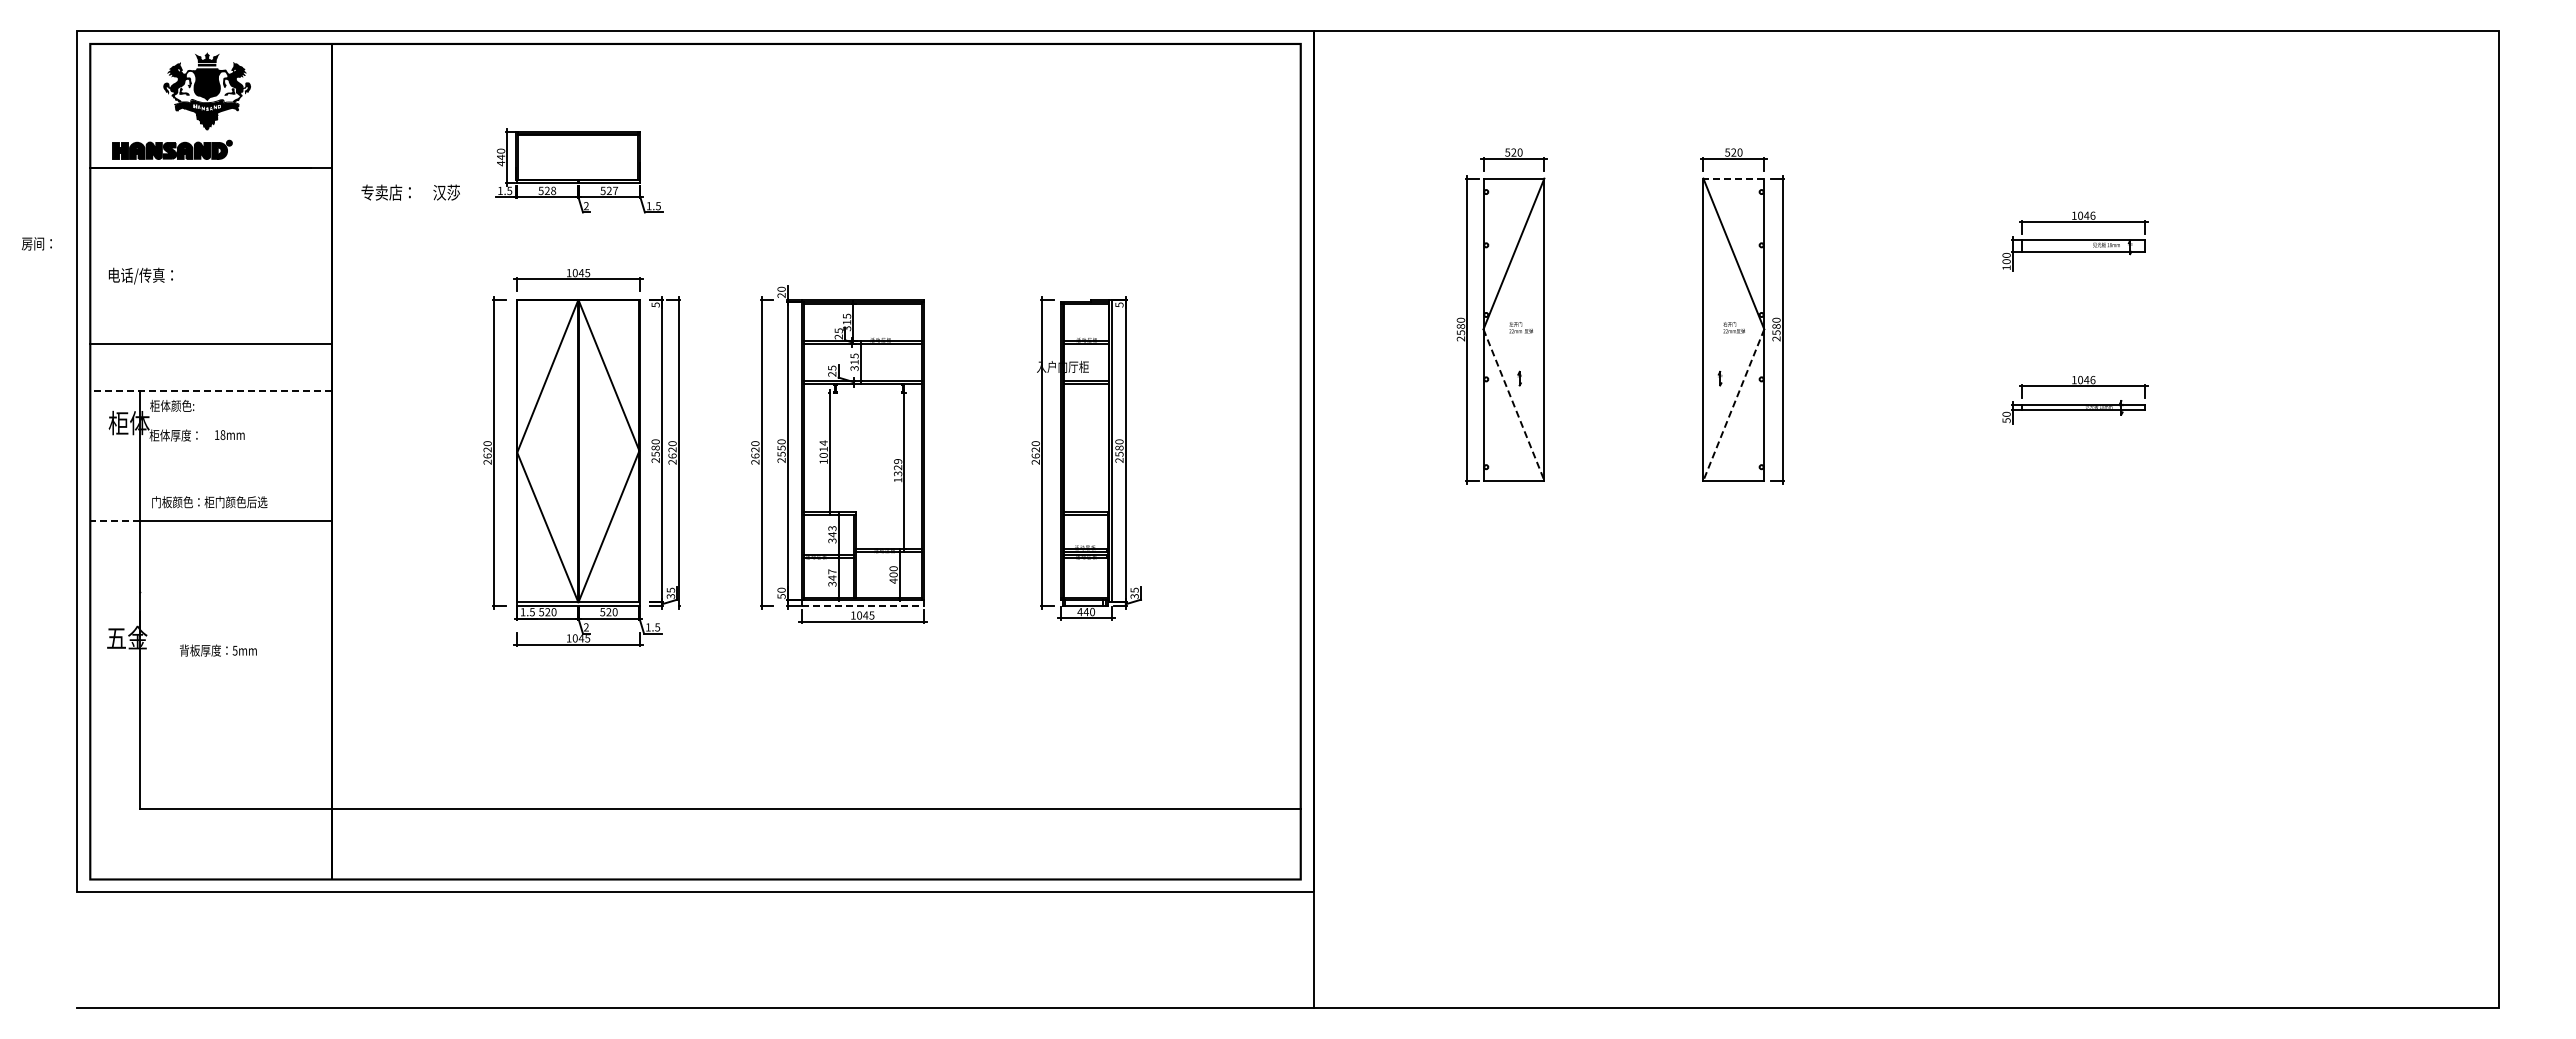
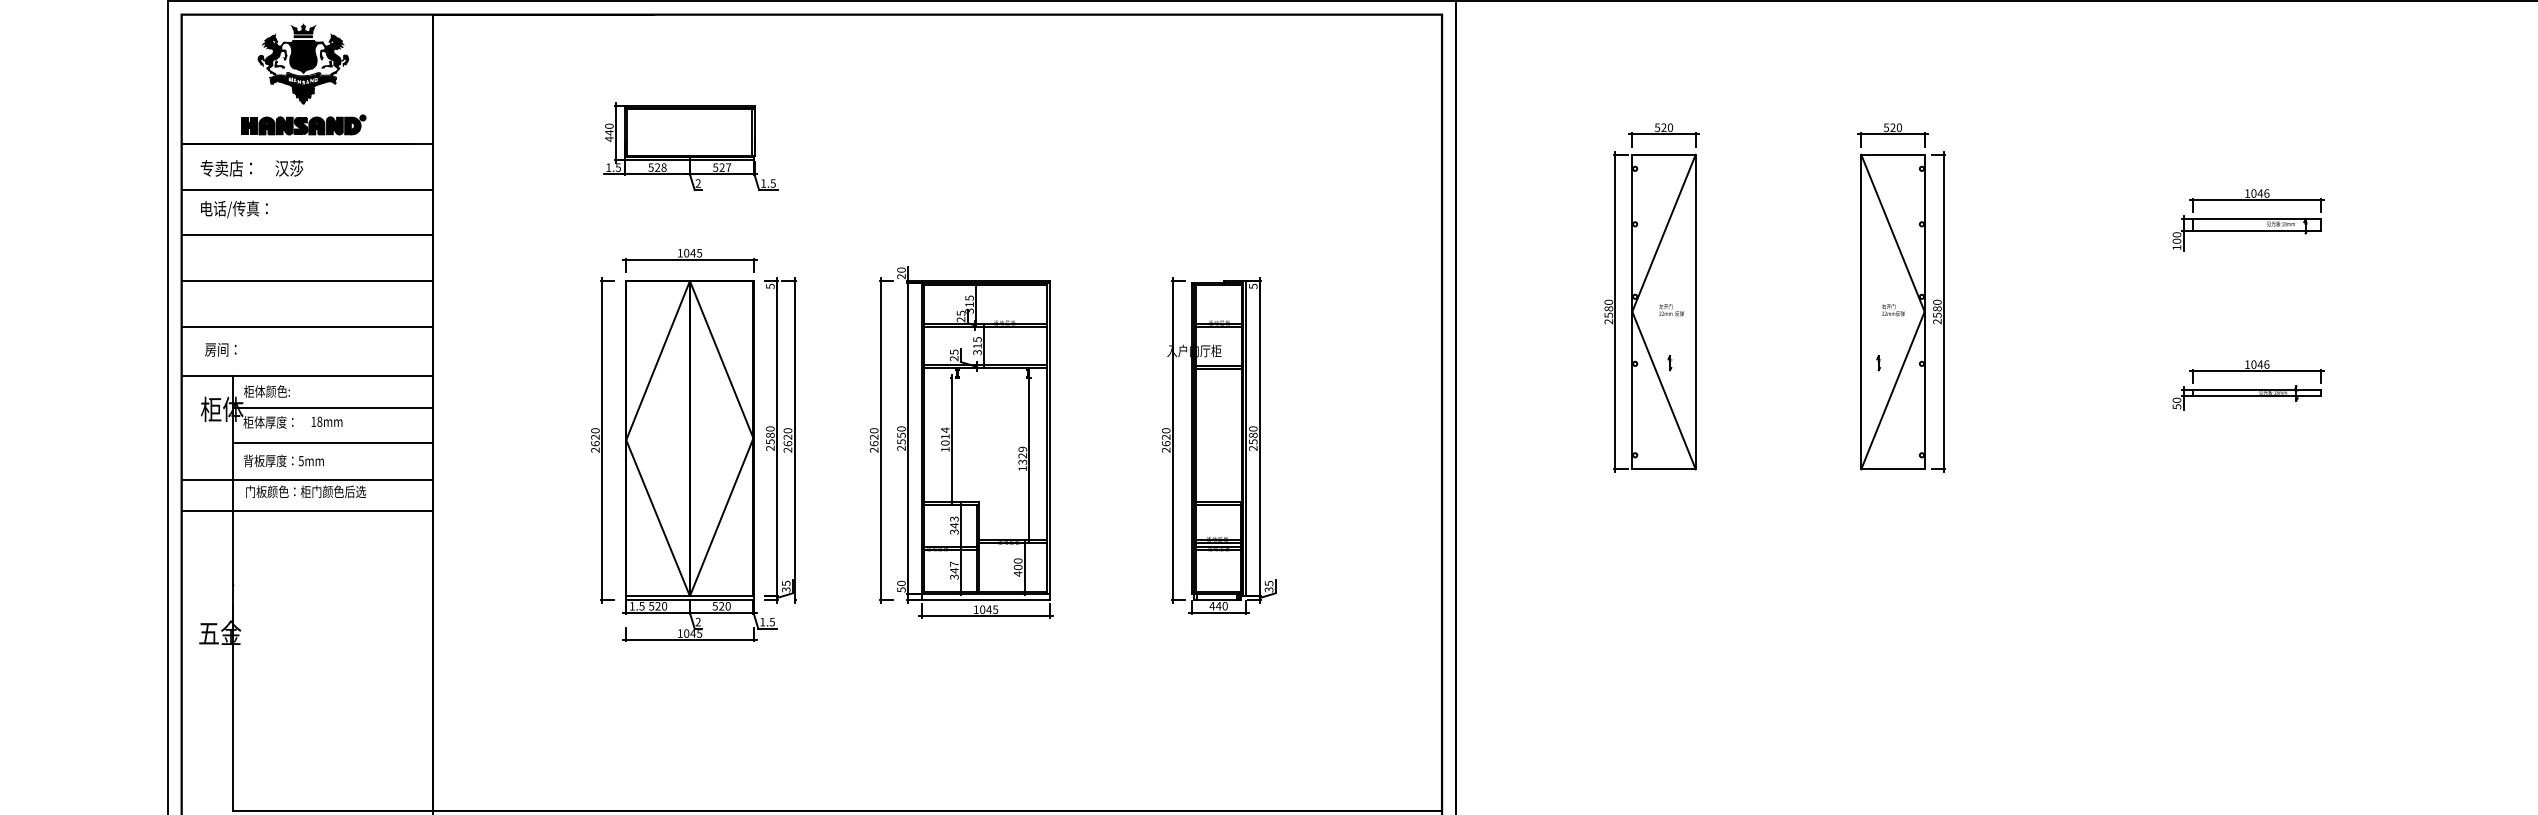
part: (172, 149) -> (303, 124), moved
line: (1733, 178) -> (1892, 154), dashed -> solid
text: (410, 192) -> (251, 168), moved
line: (210, 211) -> (306, 189), added
text: (36, 243) -> (220, 349), moved
line: (211, 255) -> (307, 234), added
text: (140, 275) -> (233, 208), moved
line: (210, 299) -> (306, 280), added
line: (211, 390) -> (307, 375), dashed -> solid
line: (1513, 404) -> (1663, 390), dashed -> solid
line: (1733, 404) -> (1892, 390), dashed -> solid
line: (235, 421) -> (332, 407), added
line: (235, 455) -> (332, 443), added
line: (210, 490) -> (306, 479), added
line: (115, 520) -> (207, 510), dashed -> solid
line: (863, 606) -> (986, 600), dashed -> solid
text: (217, 650) -> (282, 460), moved

